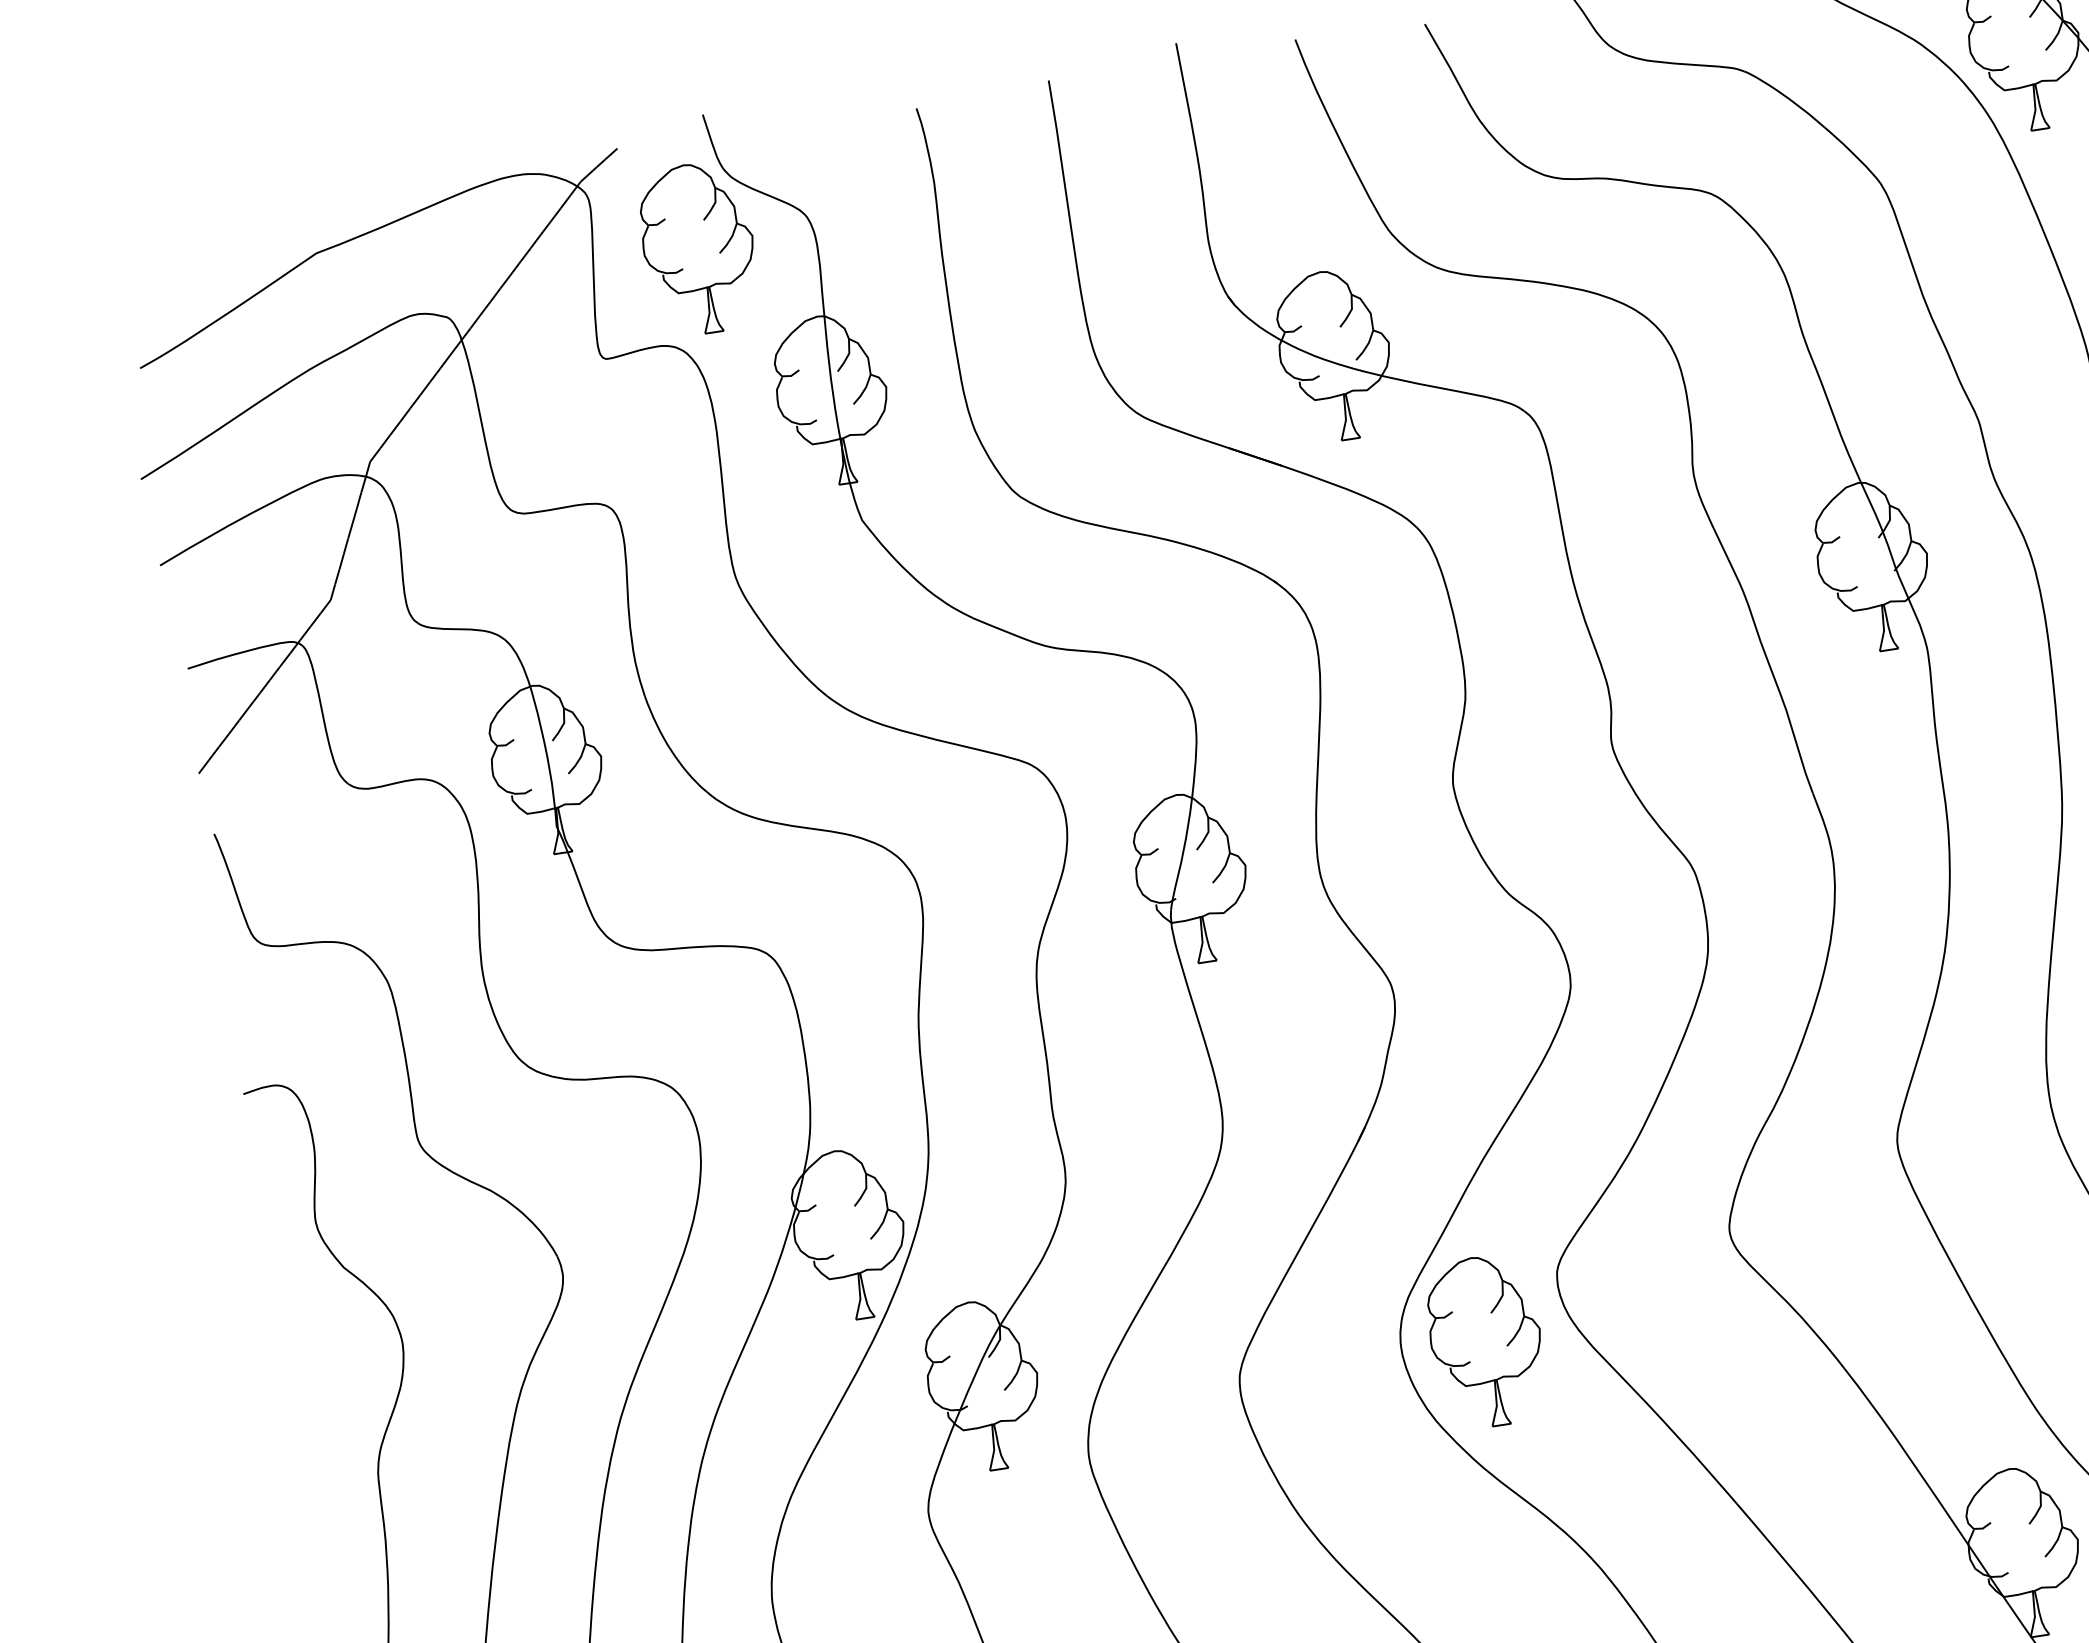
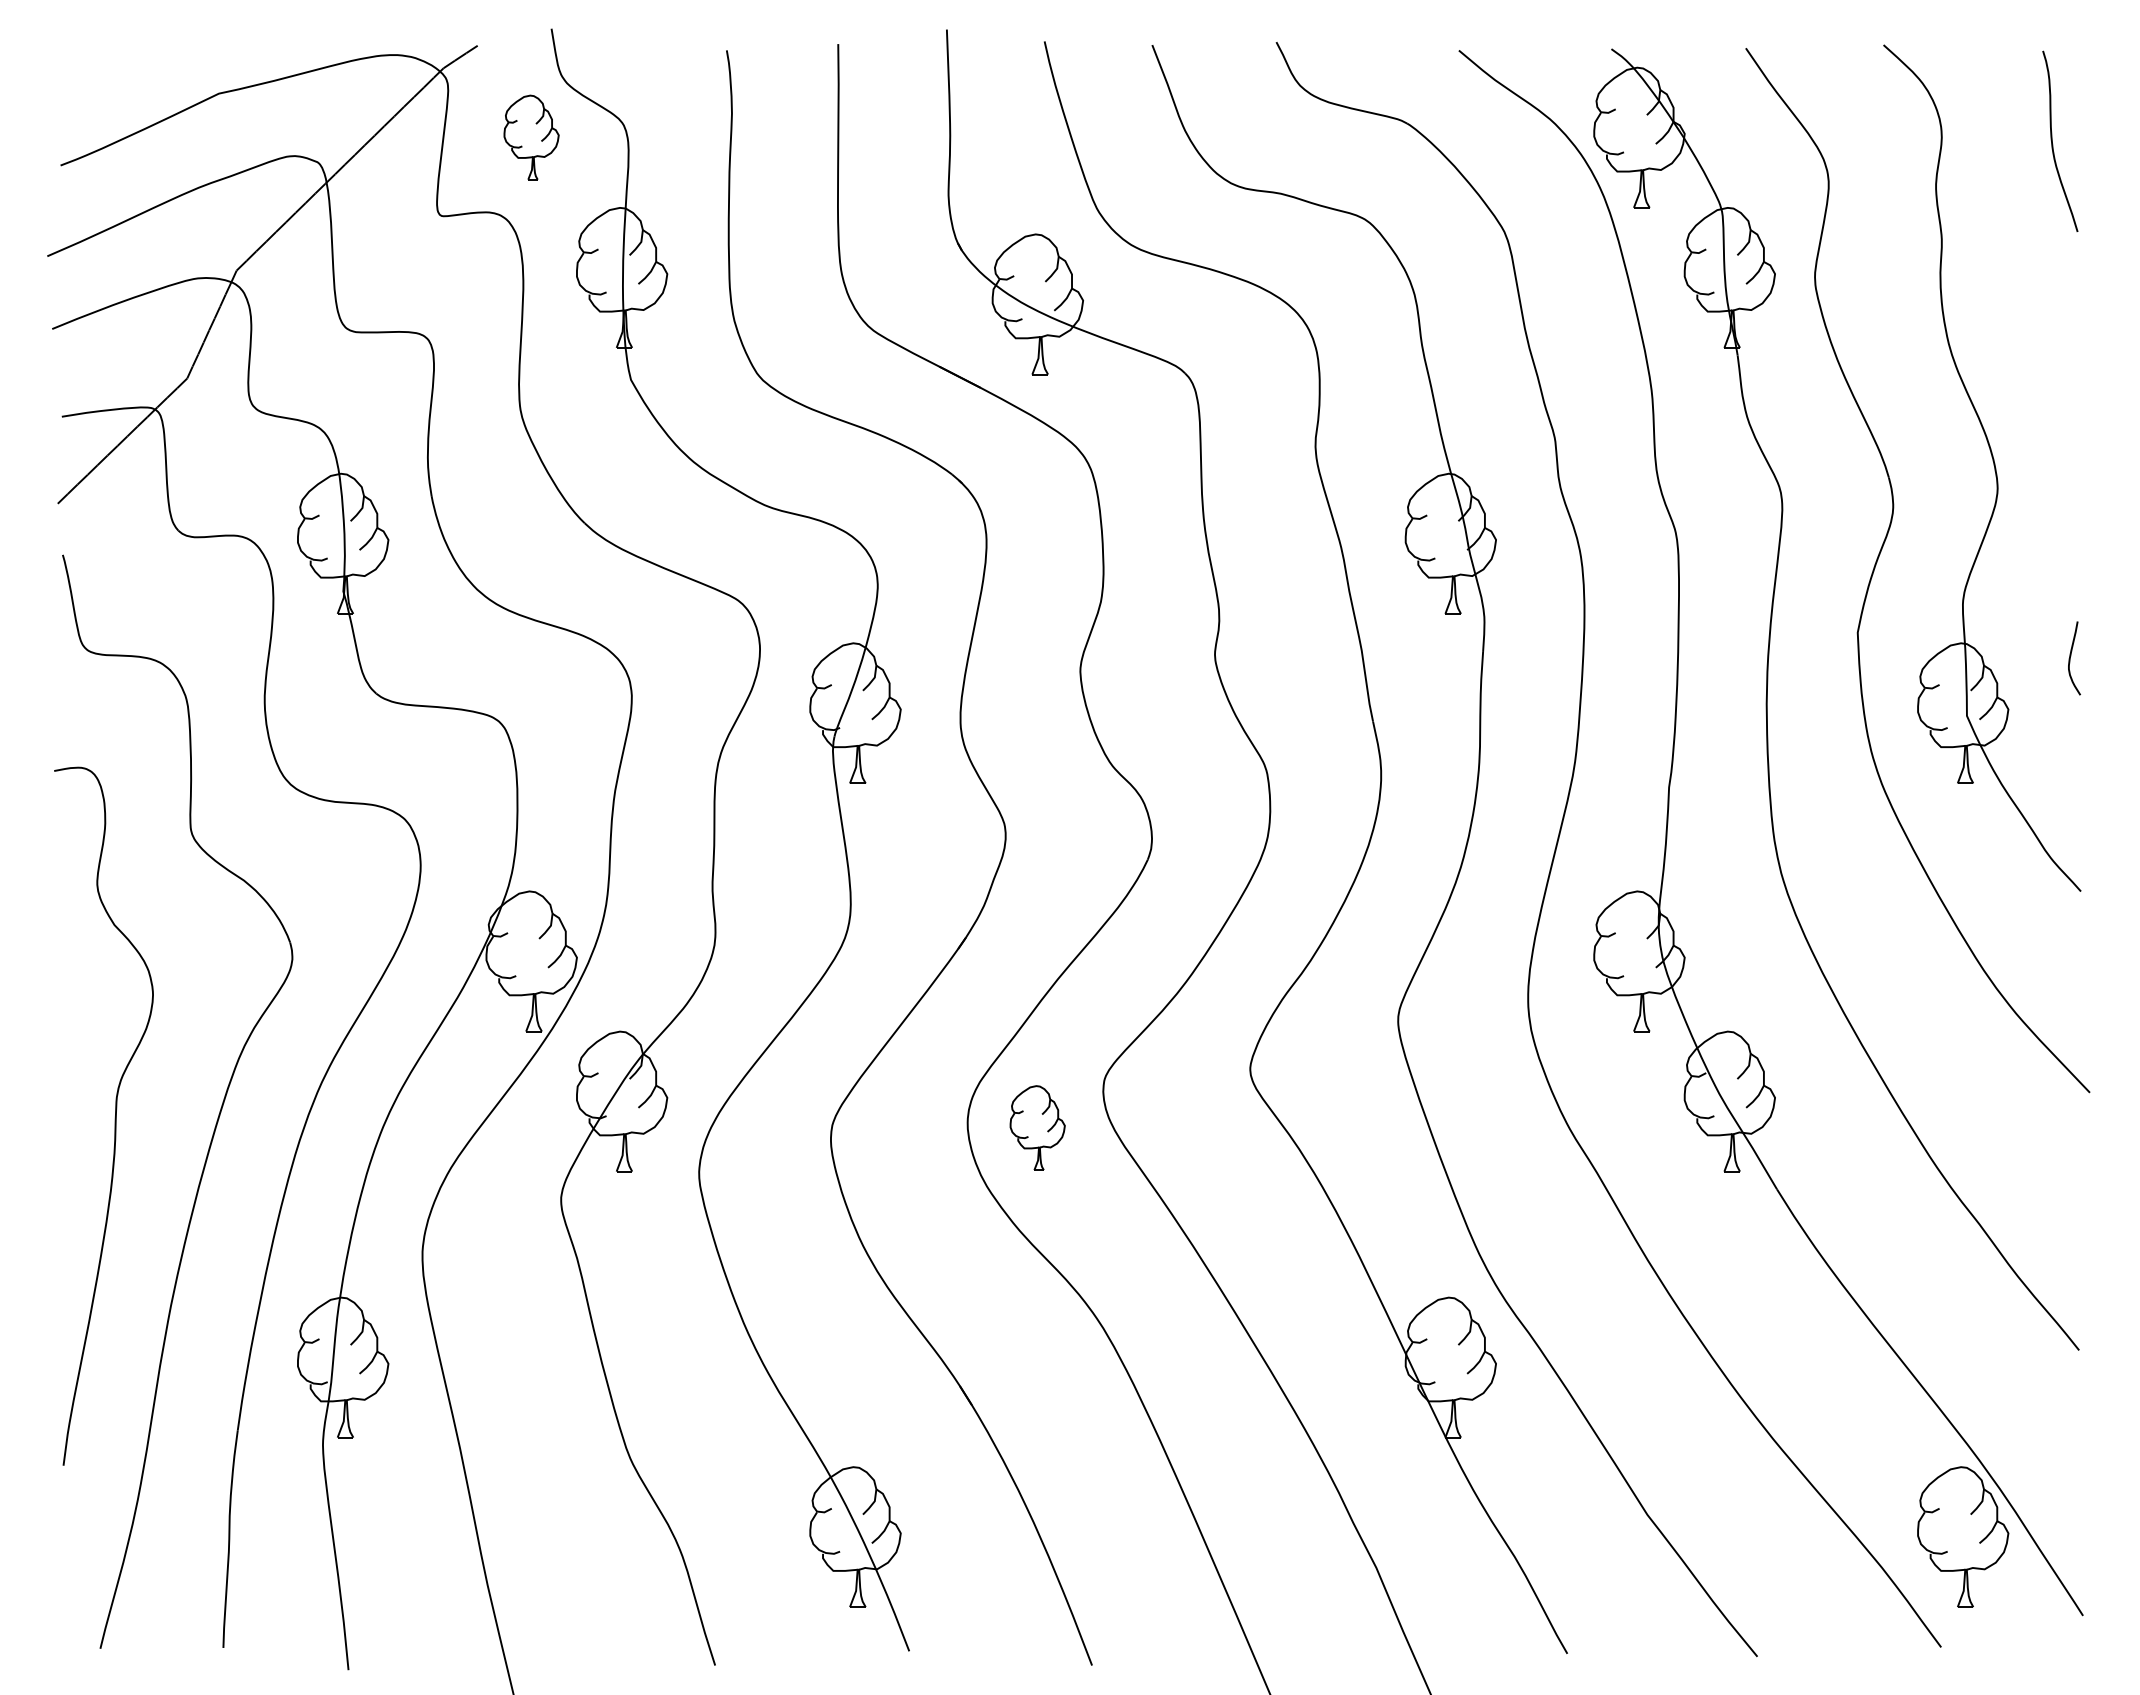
part: (698, 248) -> (531, 137), size x0.6
part: (1485, 1340) -> (1037, 1127), size x0.6

